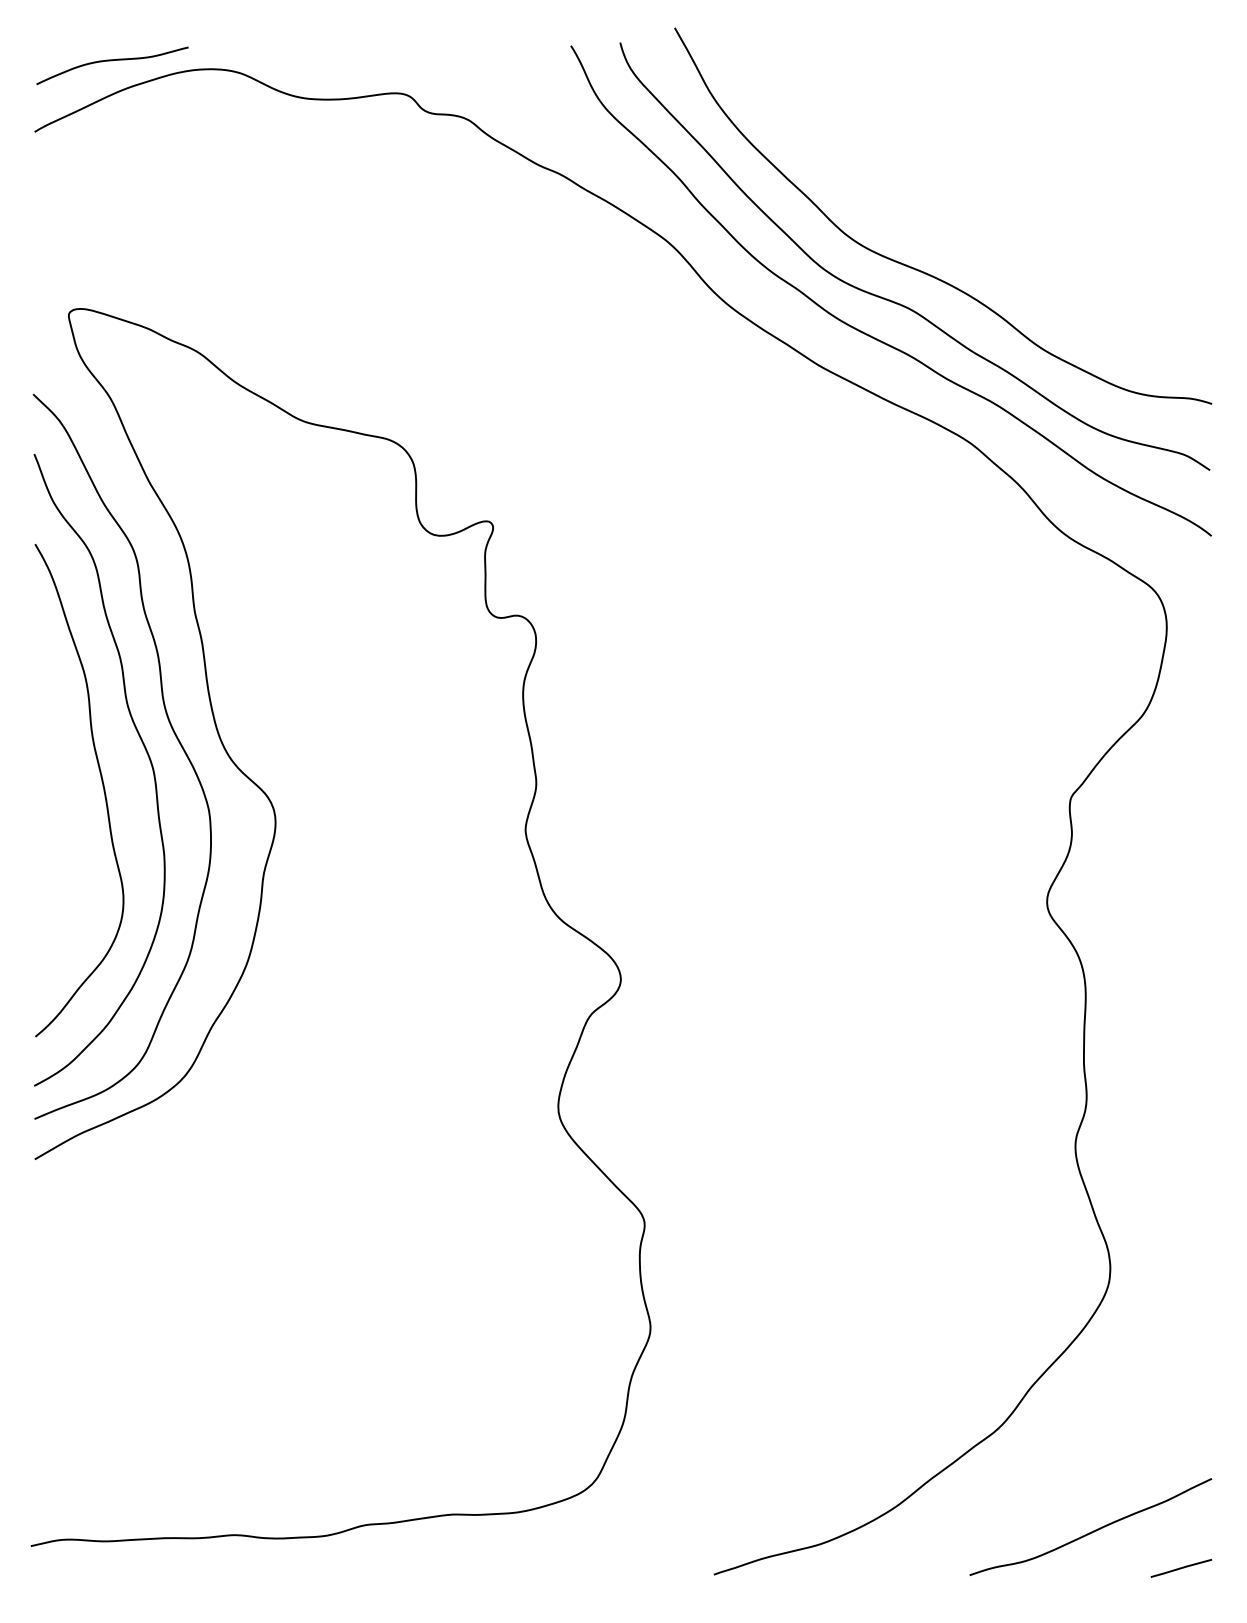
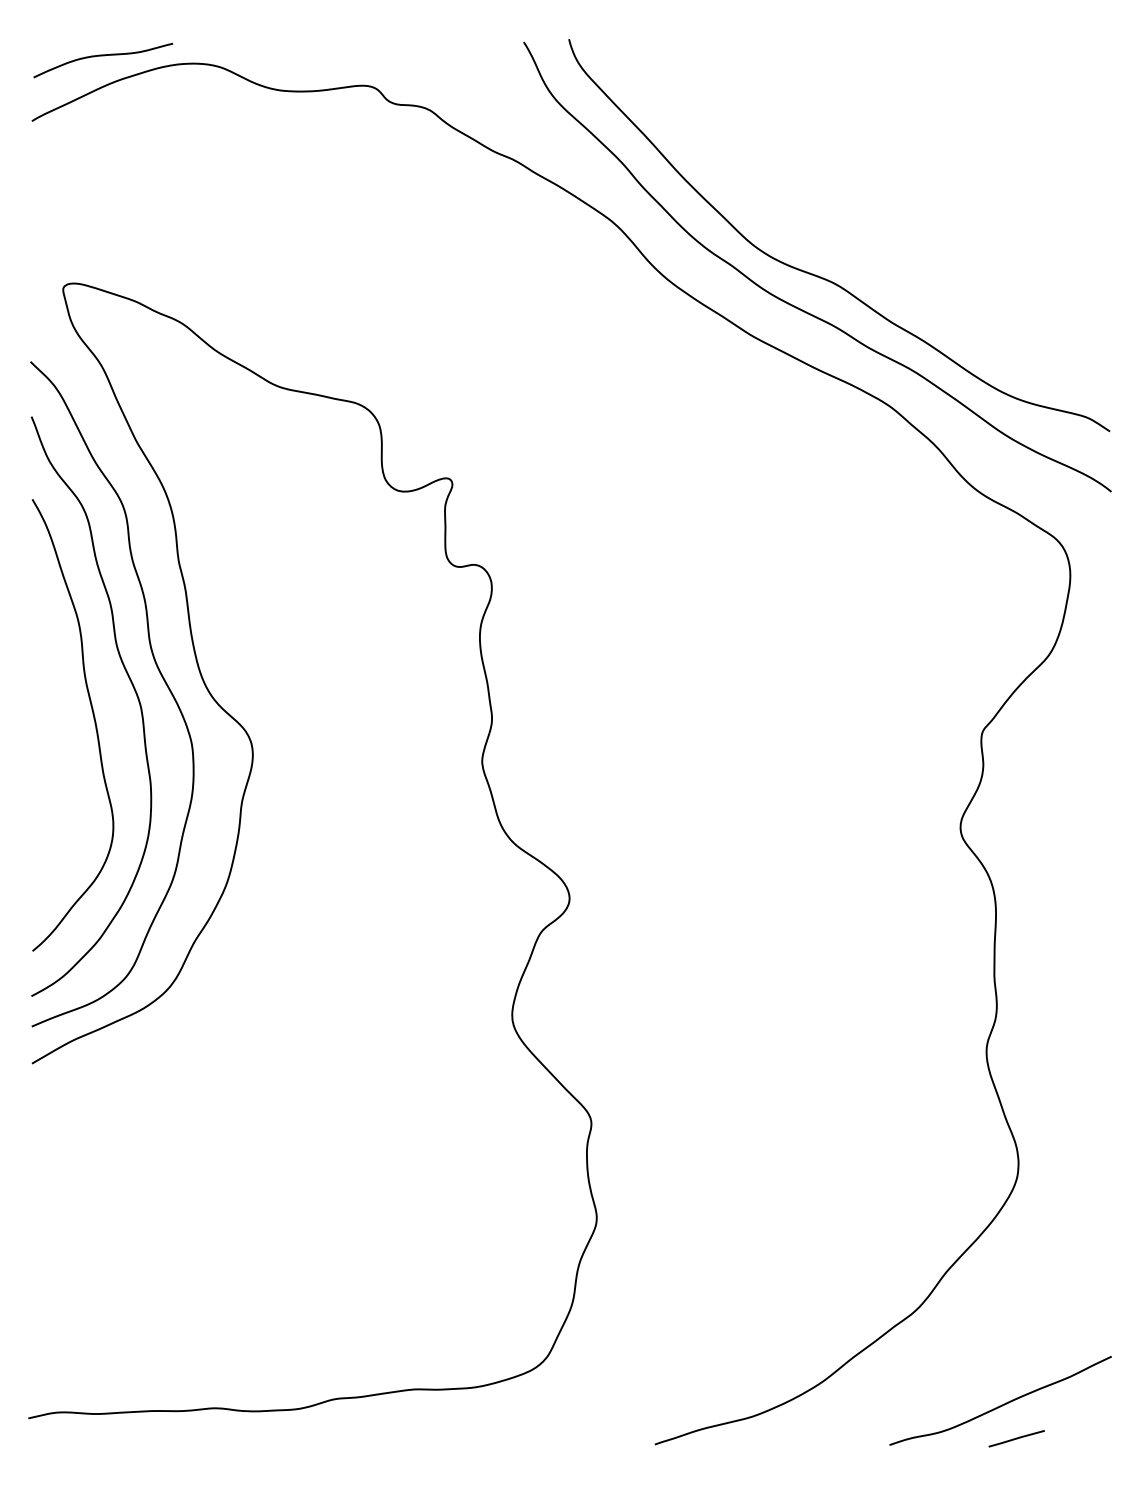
curve: (922, 270) -> (846, 248), removed
line: (1181, 1568) -> (1016, 1438), moved

